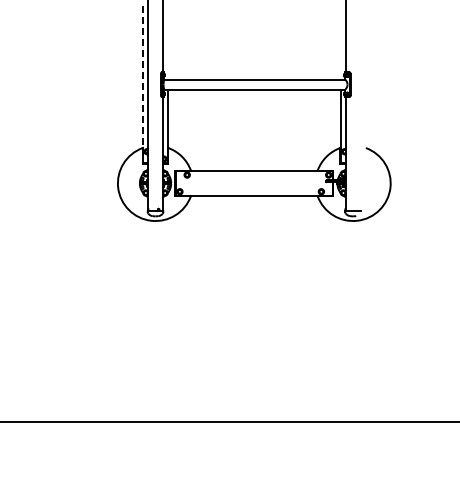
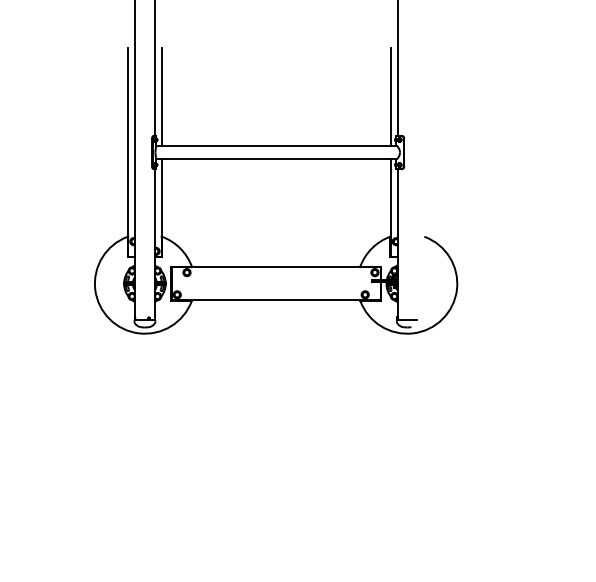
line: (168, 42) -> (162, 96), added
line: (340, 42) -> (390, 96), added
line: (143, 84) -> (128, 152), dashed -> solid

